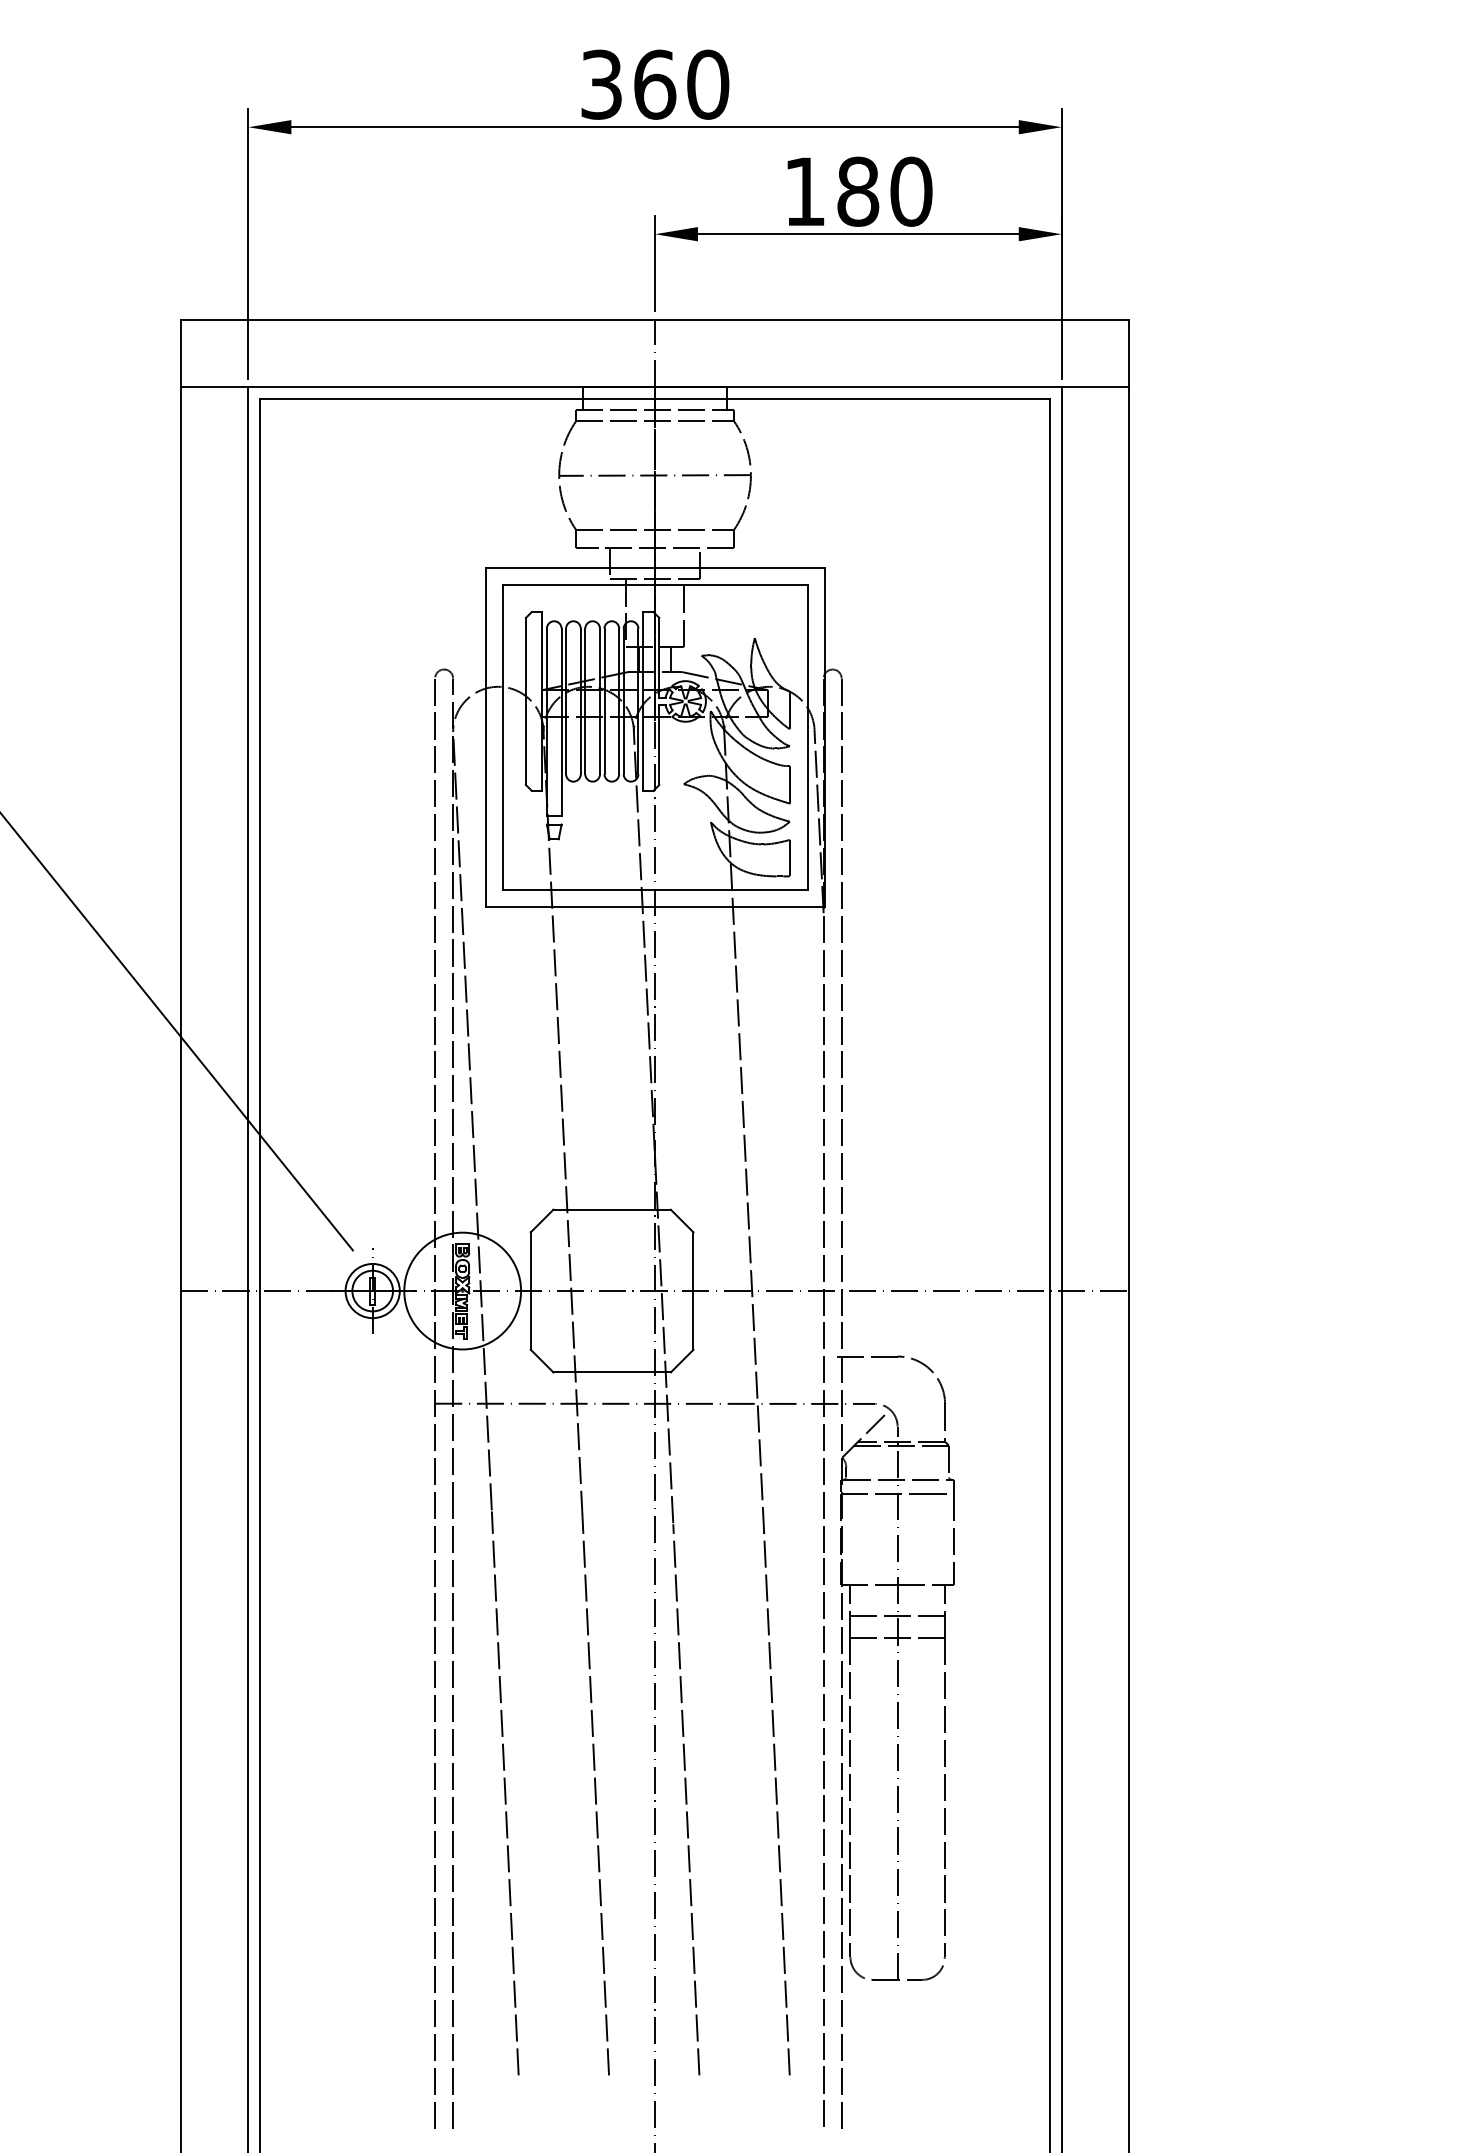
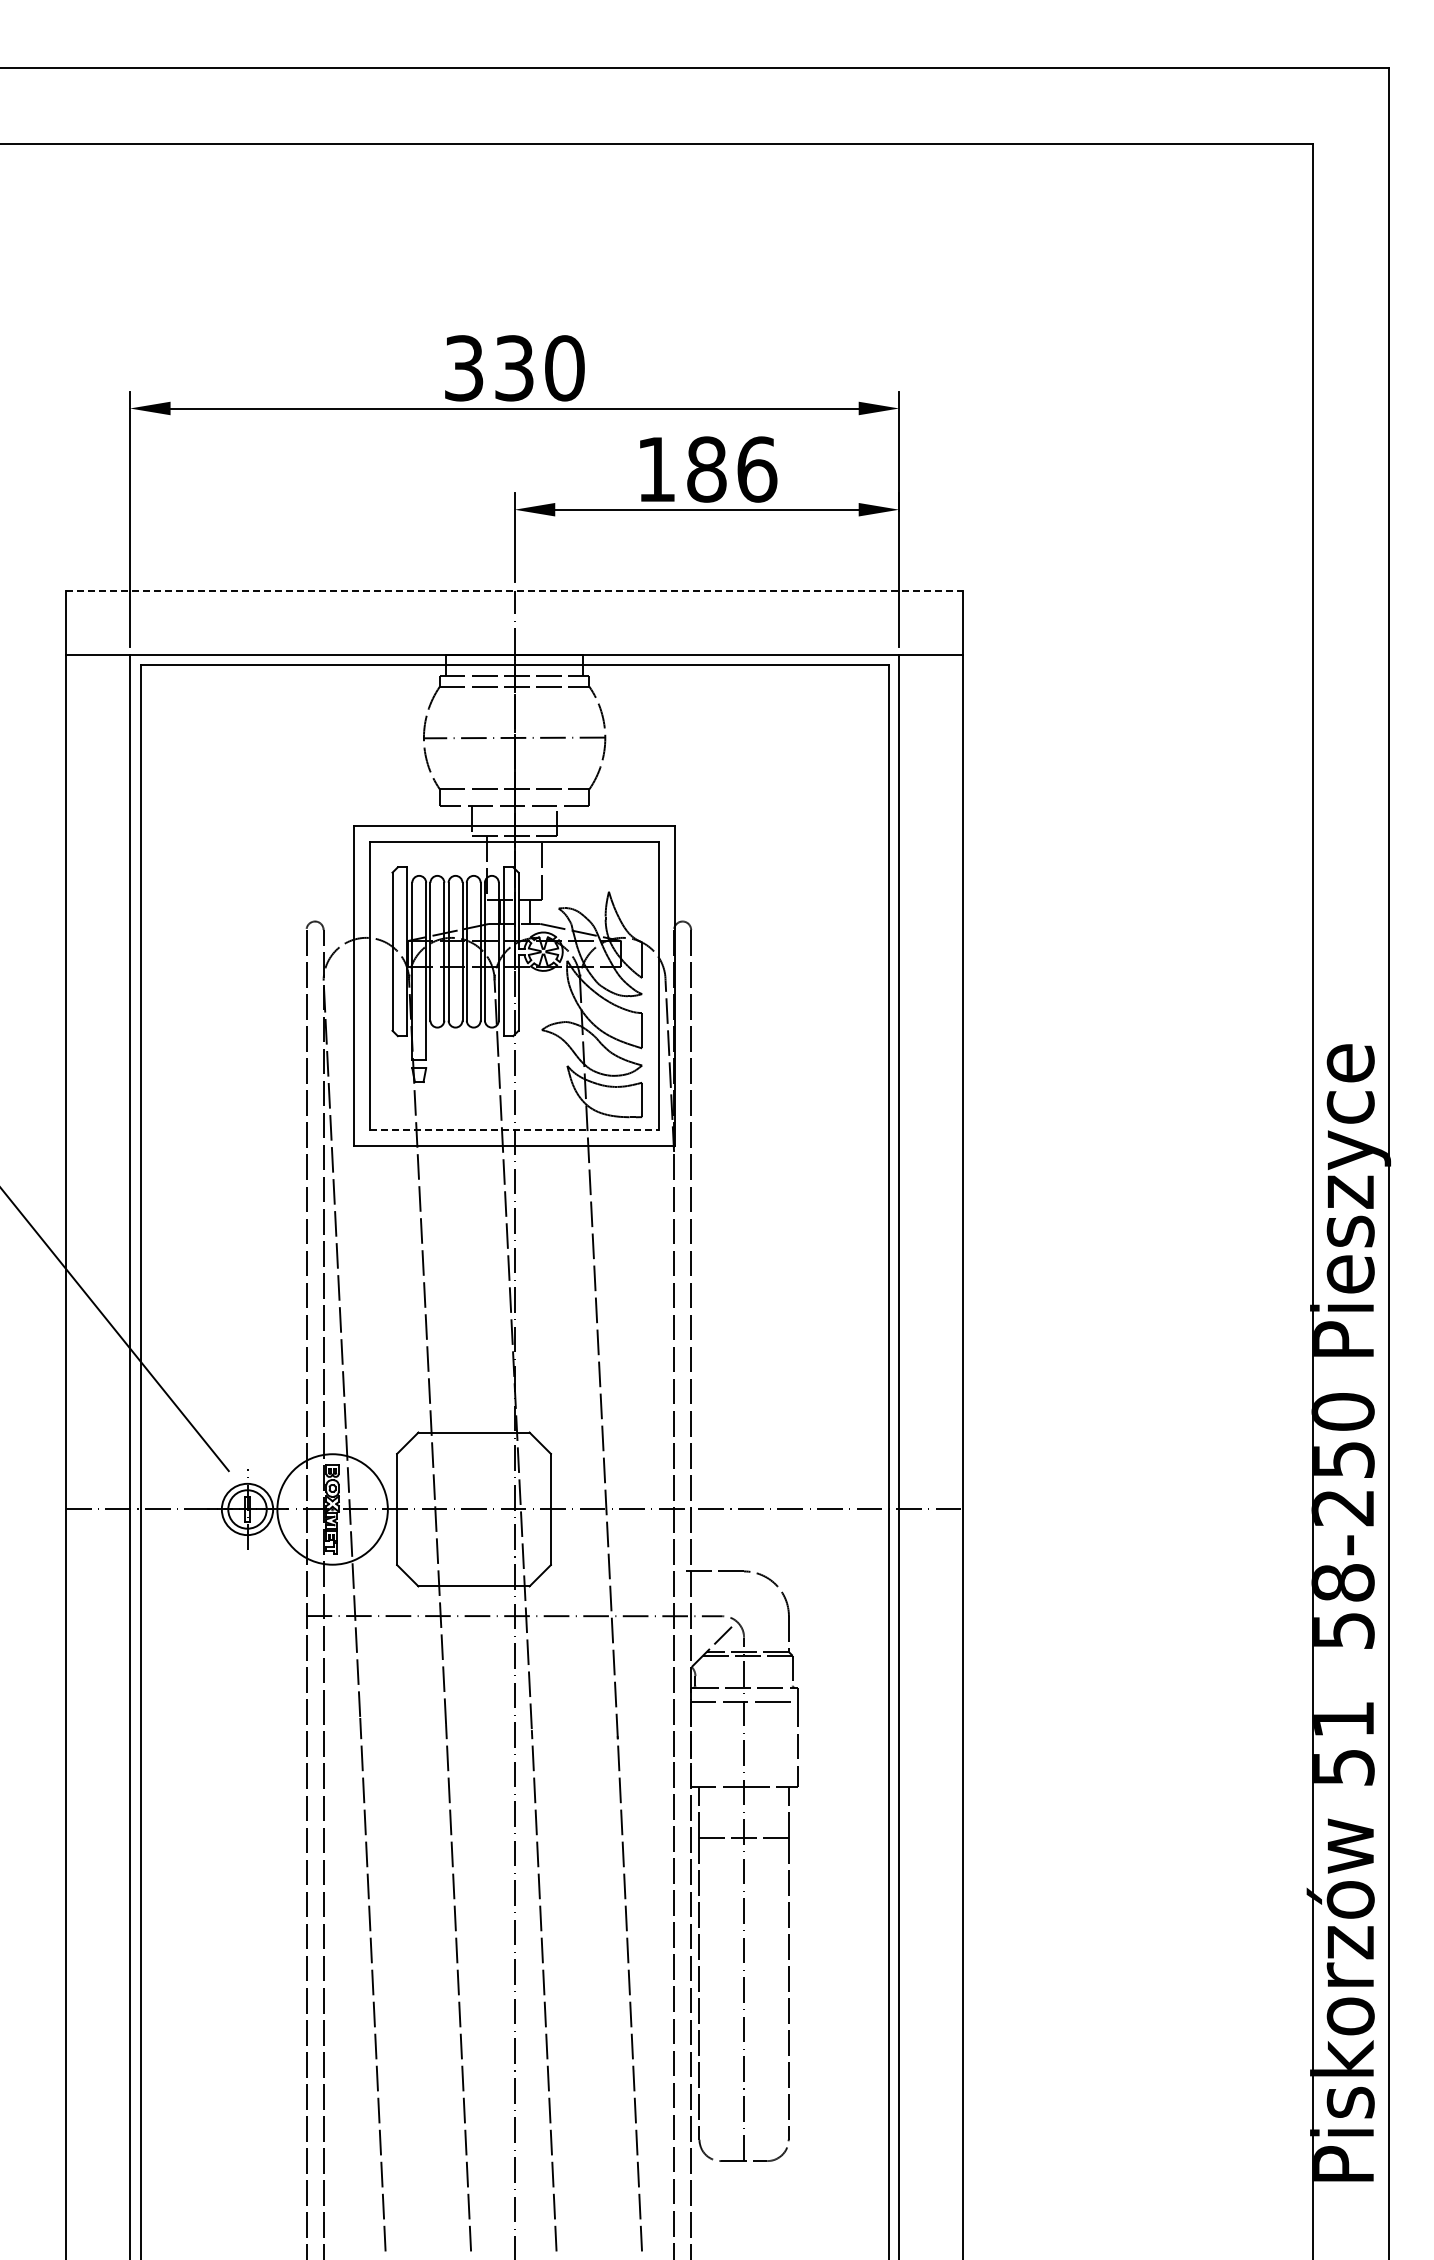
text: (654, 84) -> (514, 368), 360 -> 330
text: (911, 191) -> (757, 469), 180 -> 186
line: (654, 319) -> (514, 590), solid -> dashed
line: (655, 890) -> (515, 1130), solid -> dashed
line: (897, 1615) -> (743, 1816), removed

